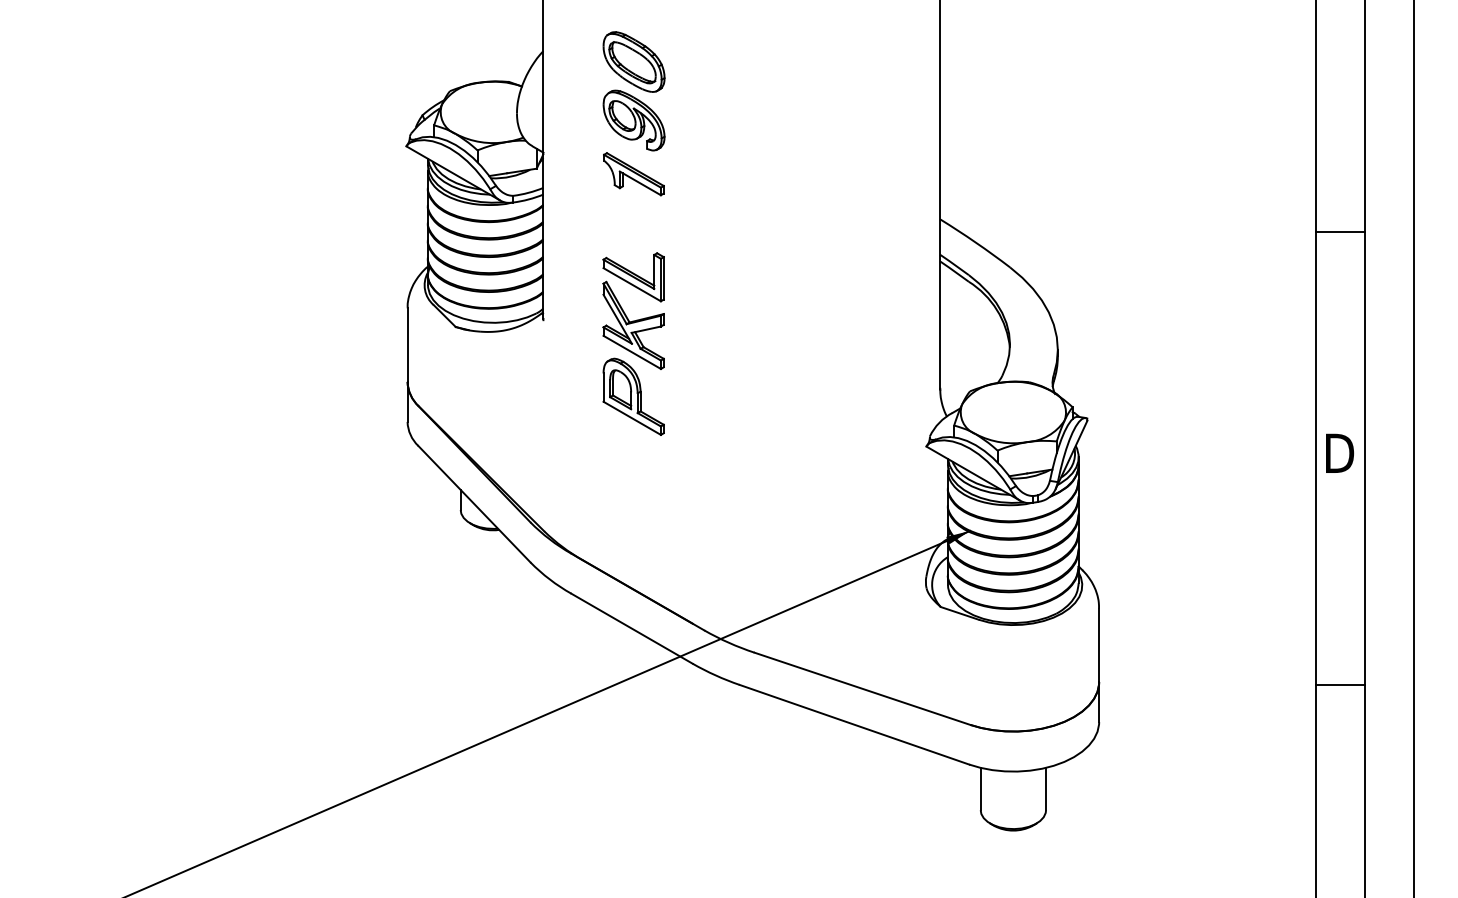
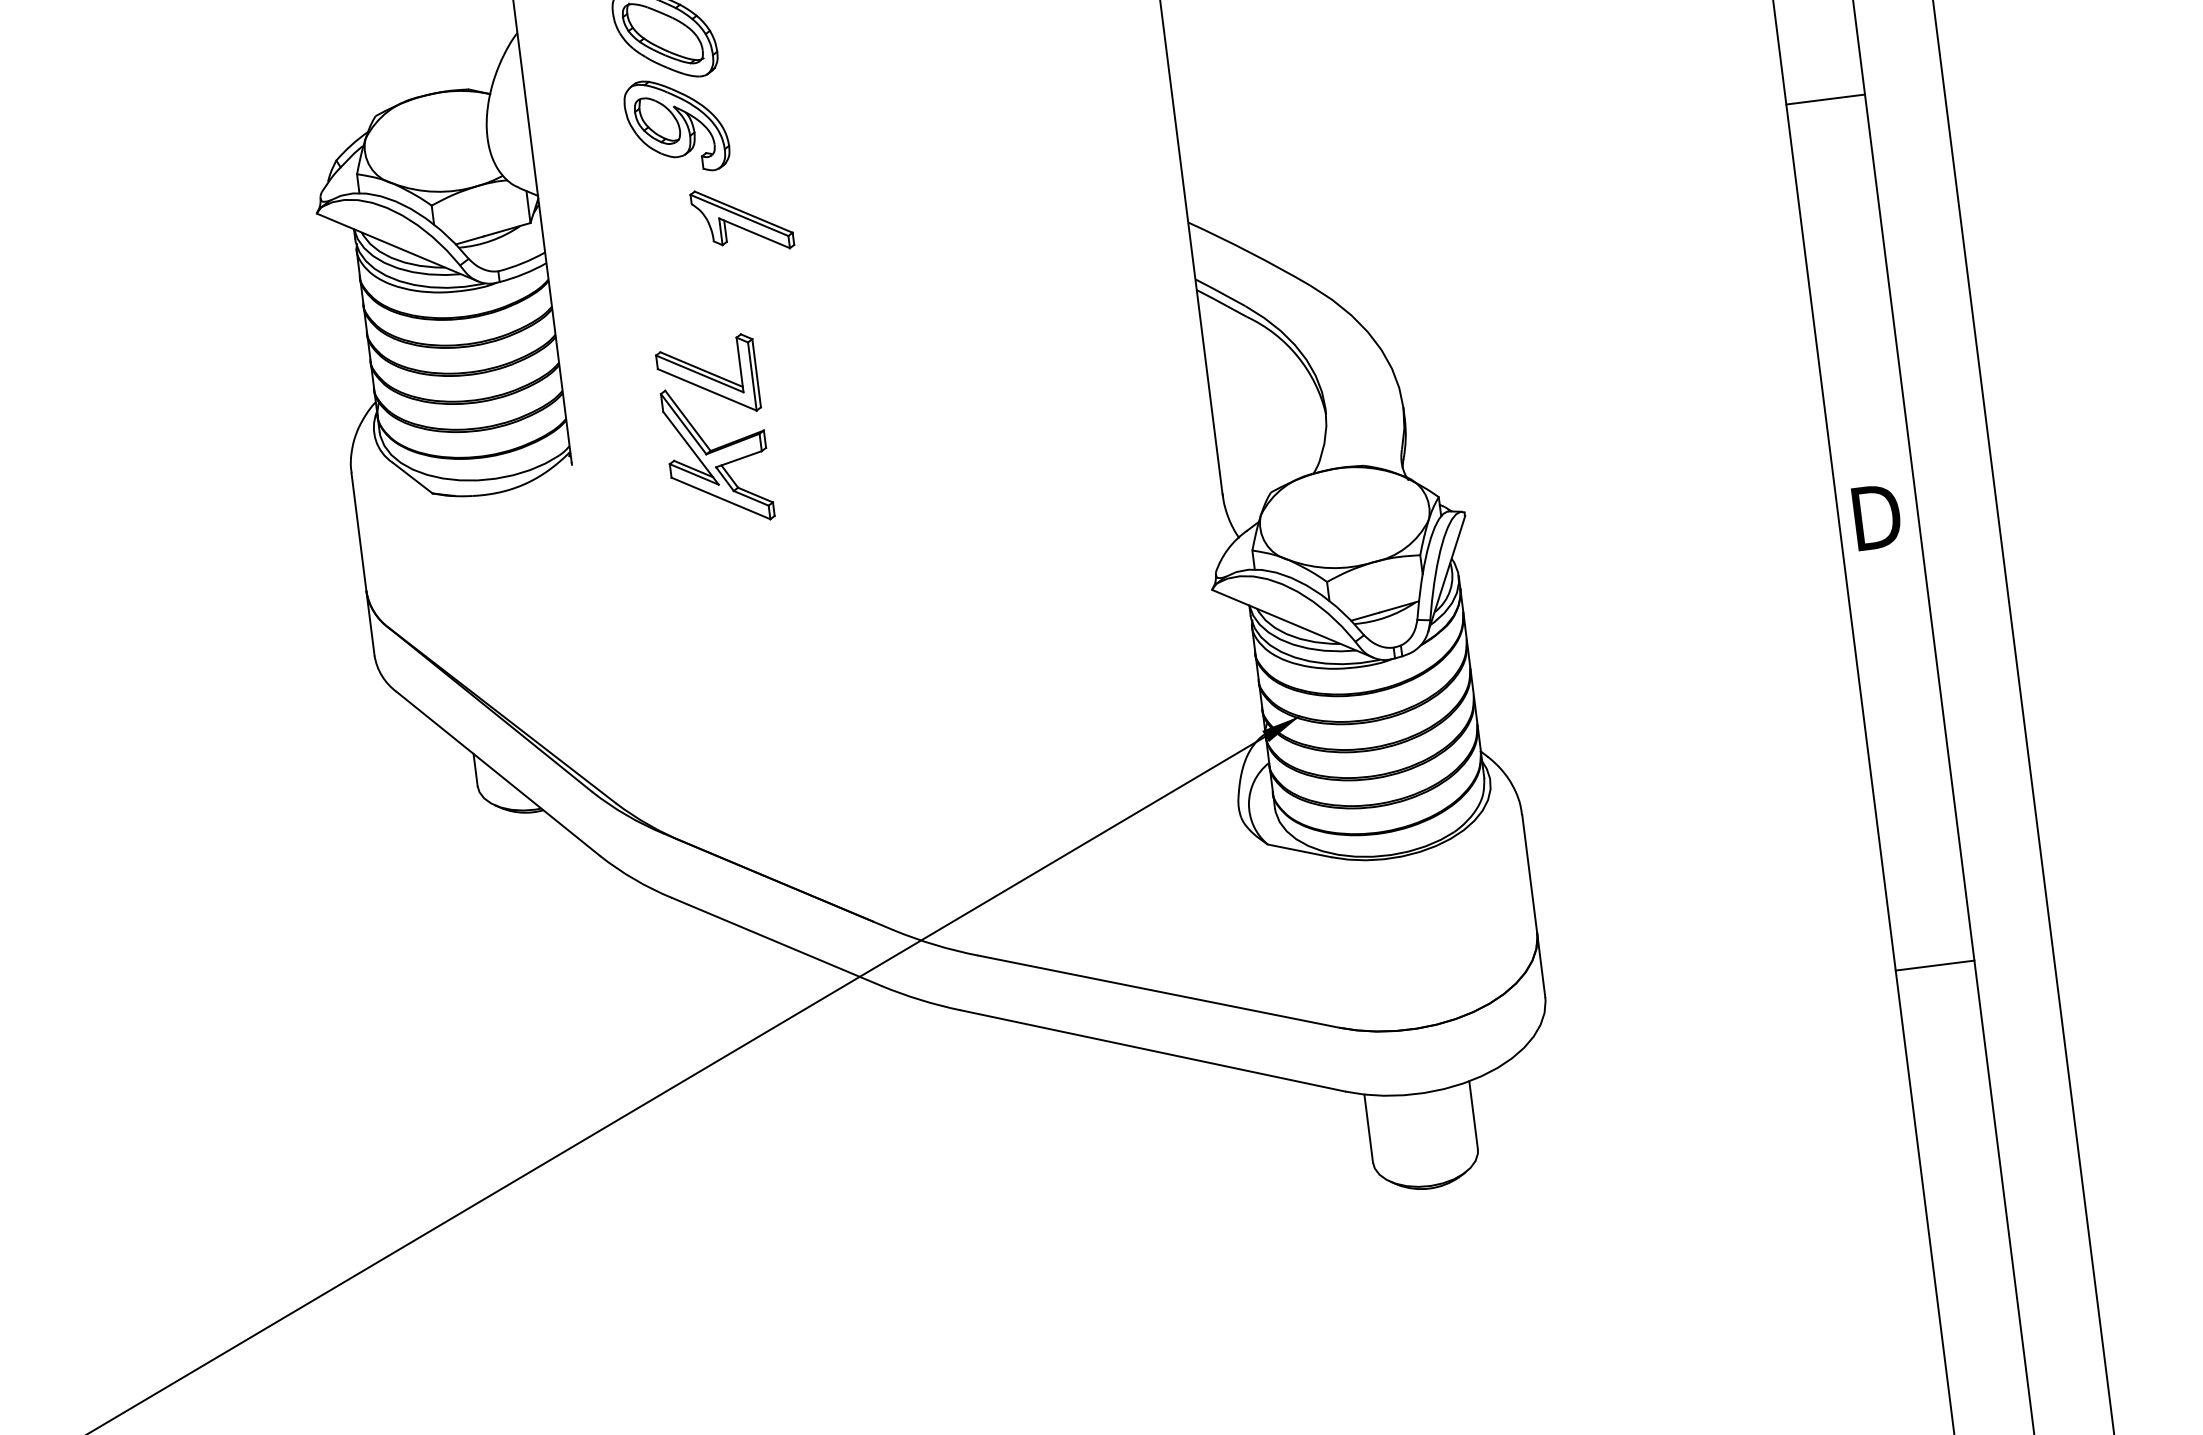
part: (633, 174) -> (741, 220), moved
line: (1340, 232) -> (1825, 99), moved
part: (633, 396) -> (731, 568), removed
line: (1340, 685) -> (1934, 966), moved

